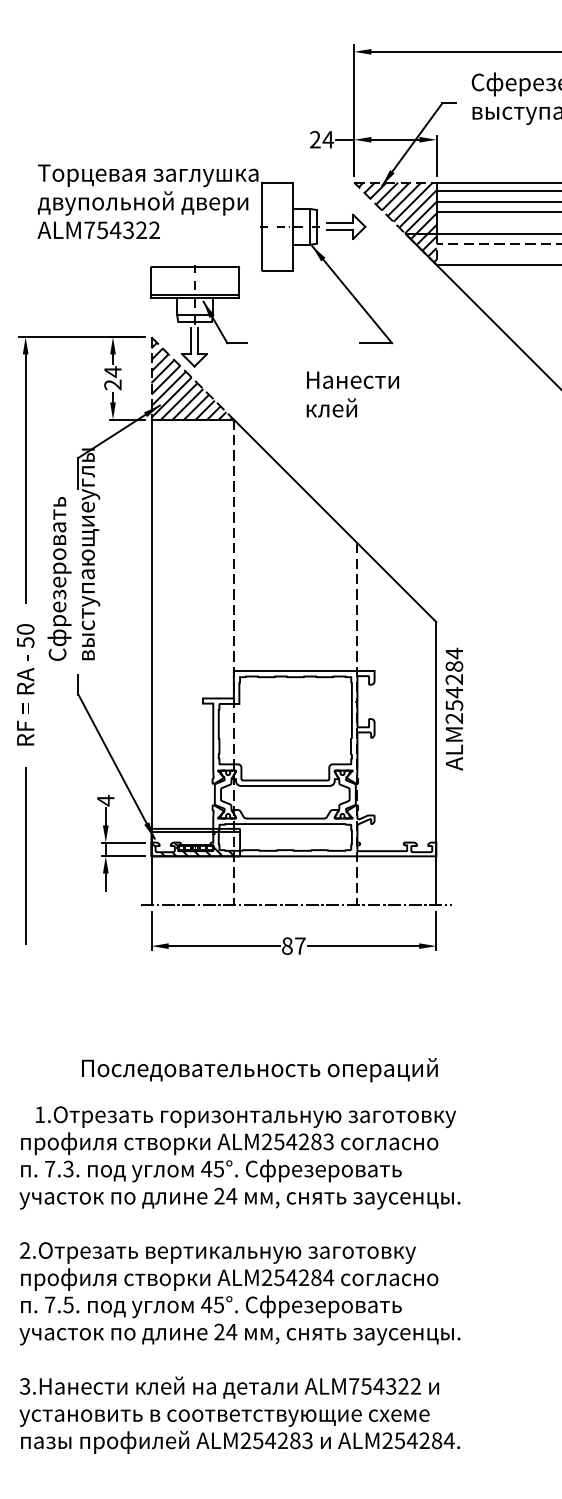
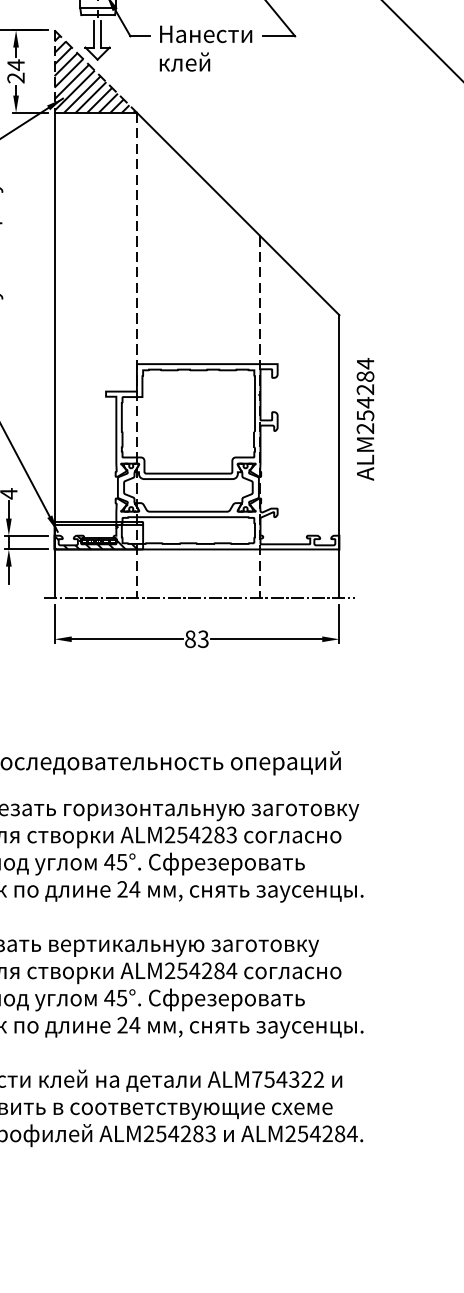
text: (352, 394) -> (205, 48), moved
text: (454, 708) -> (365, 418), moved
text: (299, 945) -> (202, 638), 87 -> 83

